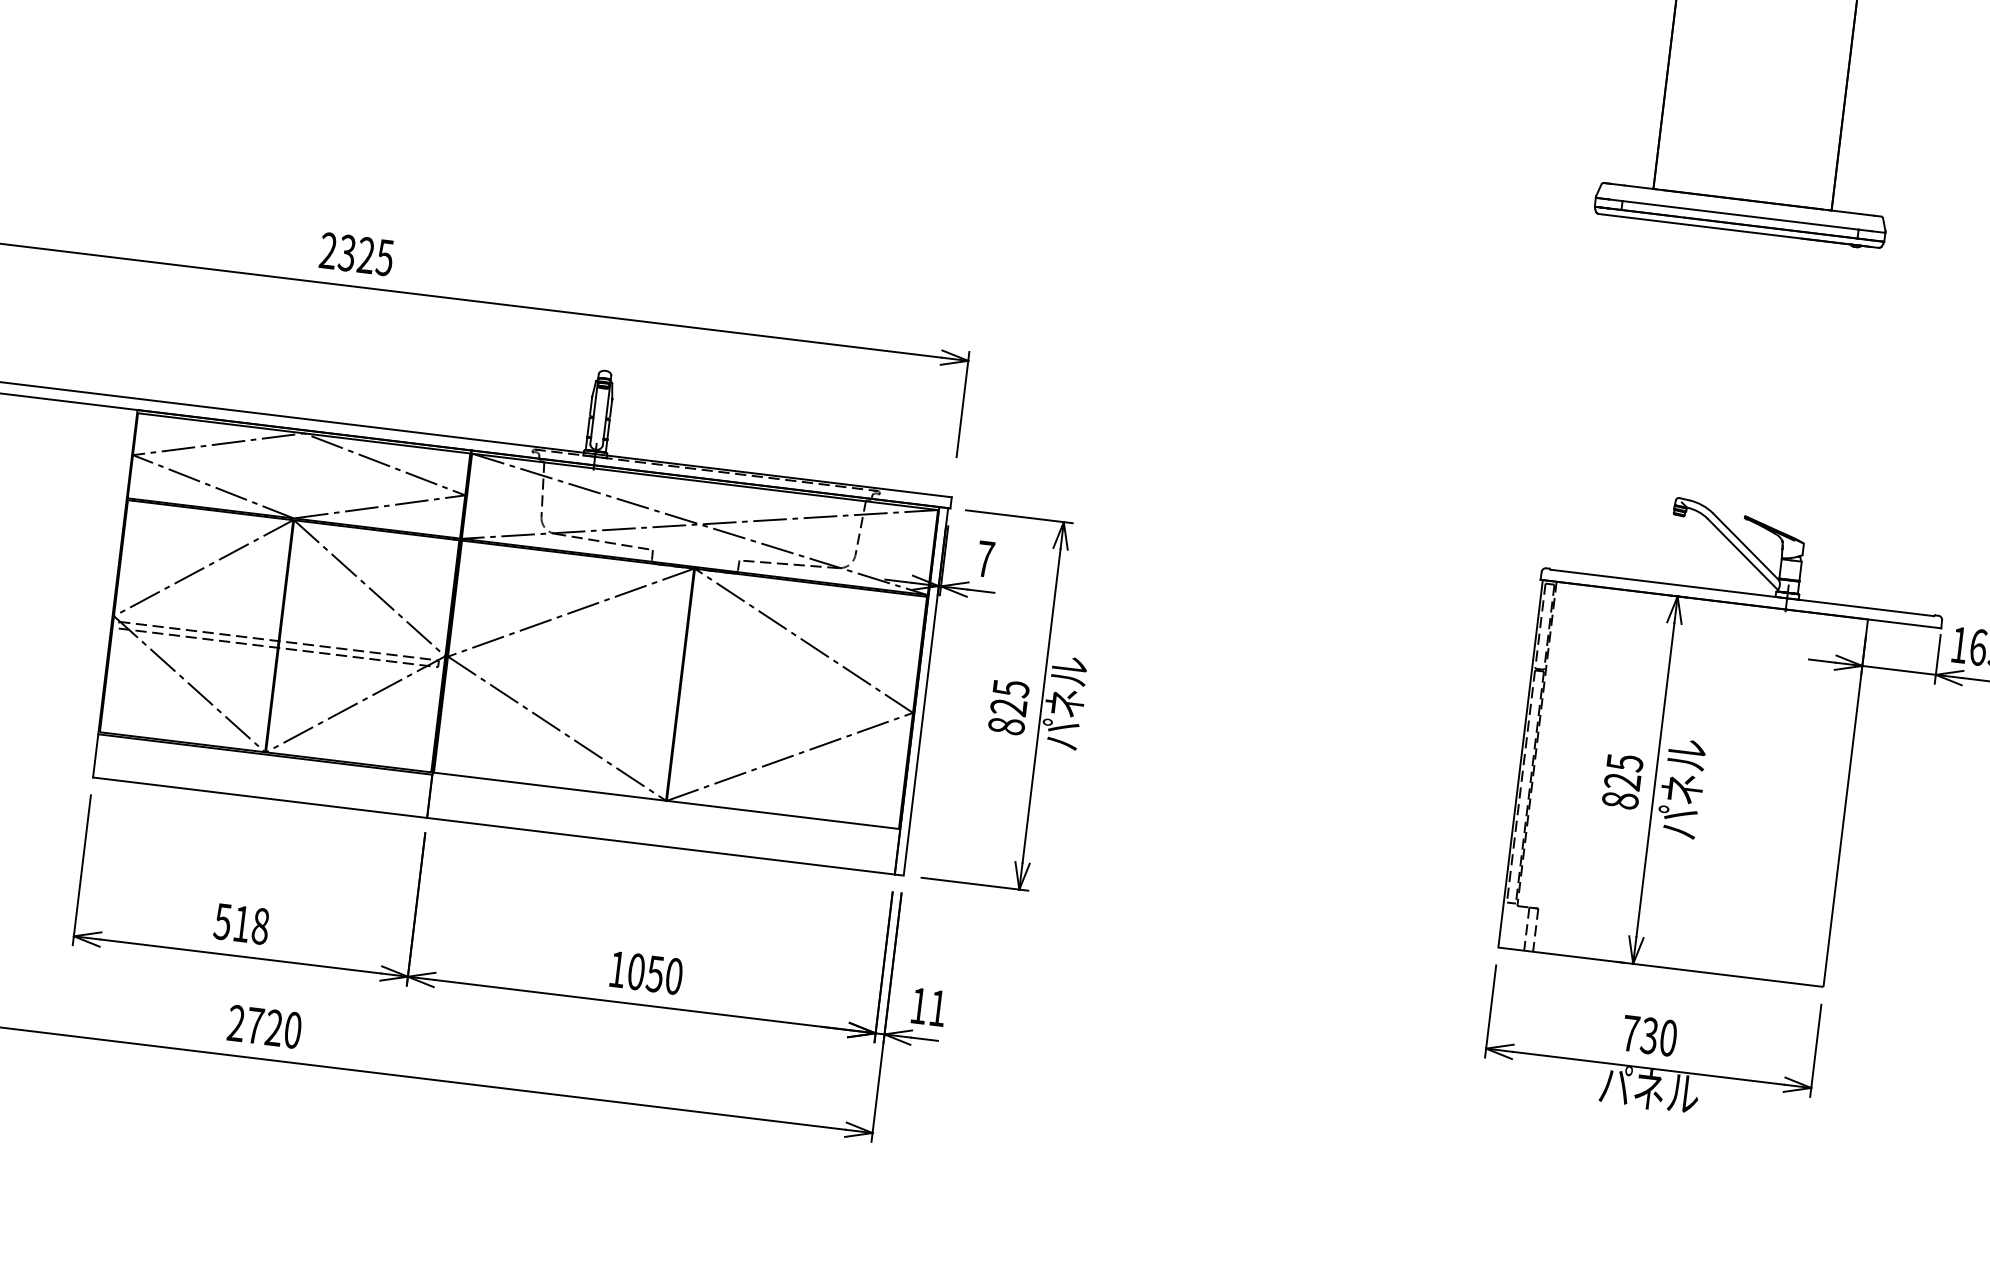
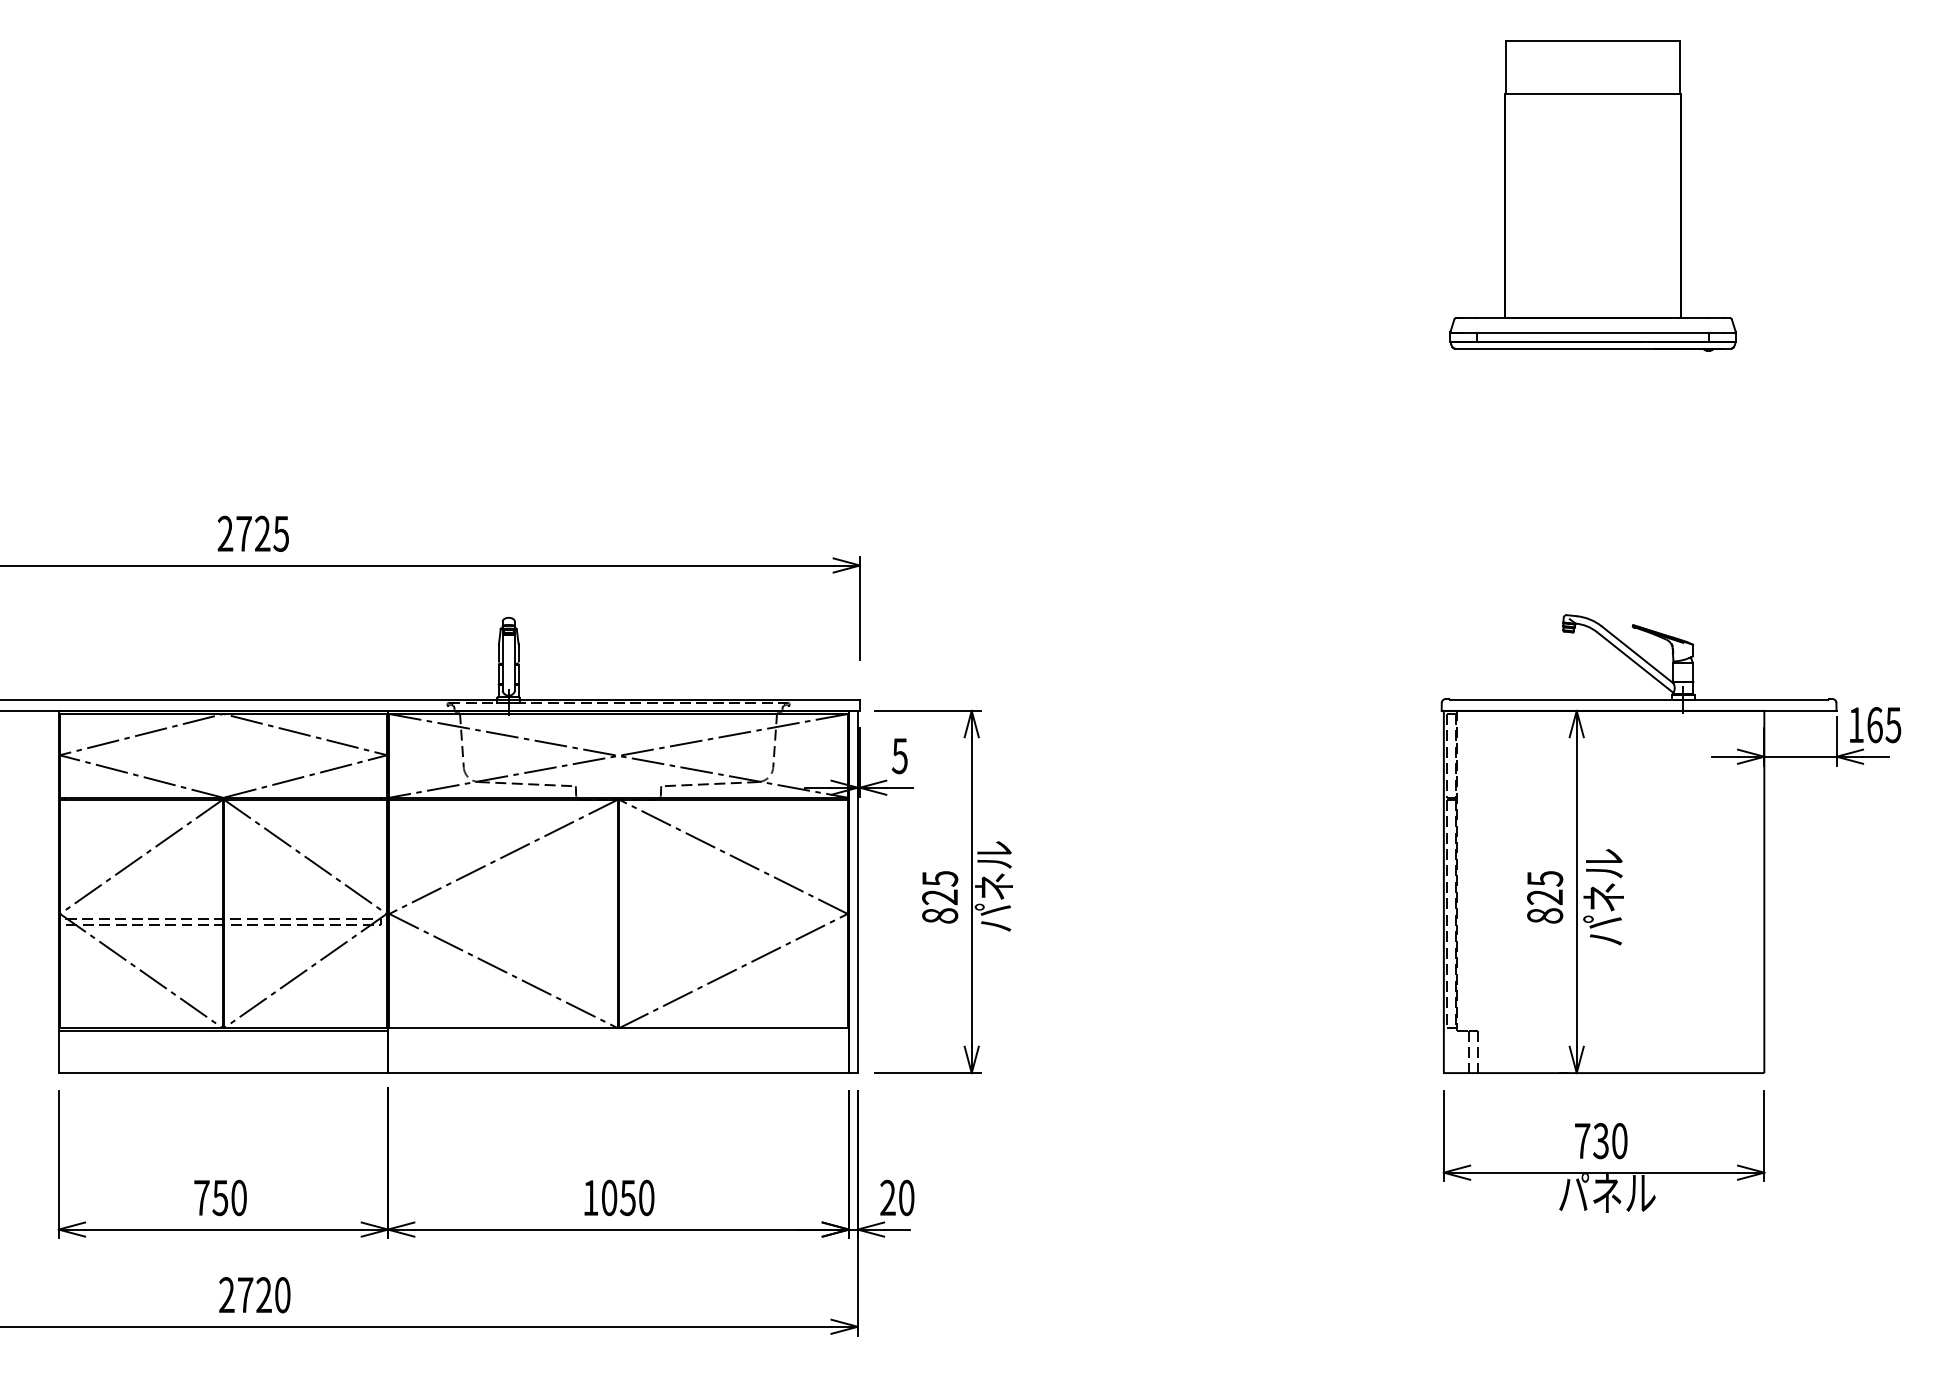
text: (346, 252) -> (243, 533), 2325 -> 2725
text: (984, 559) -> (899, 756), 7 -> 5
text: (240, 923) -> (219, 1197), 518 -> 750
text: (928, 1006) -> (897, 1197), 11 -> 20

